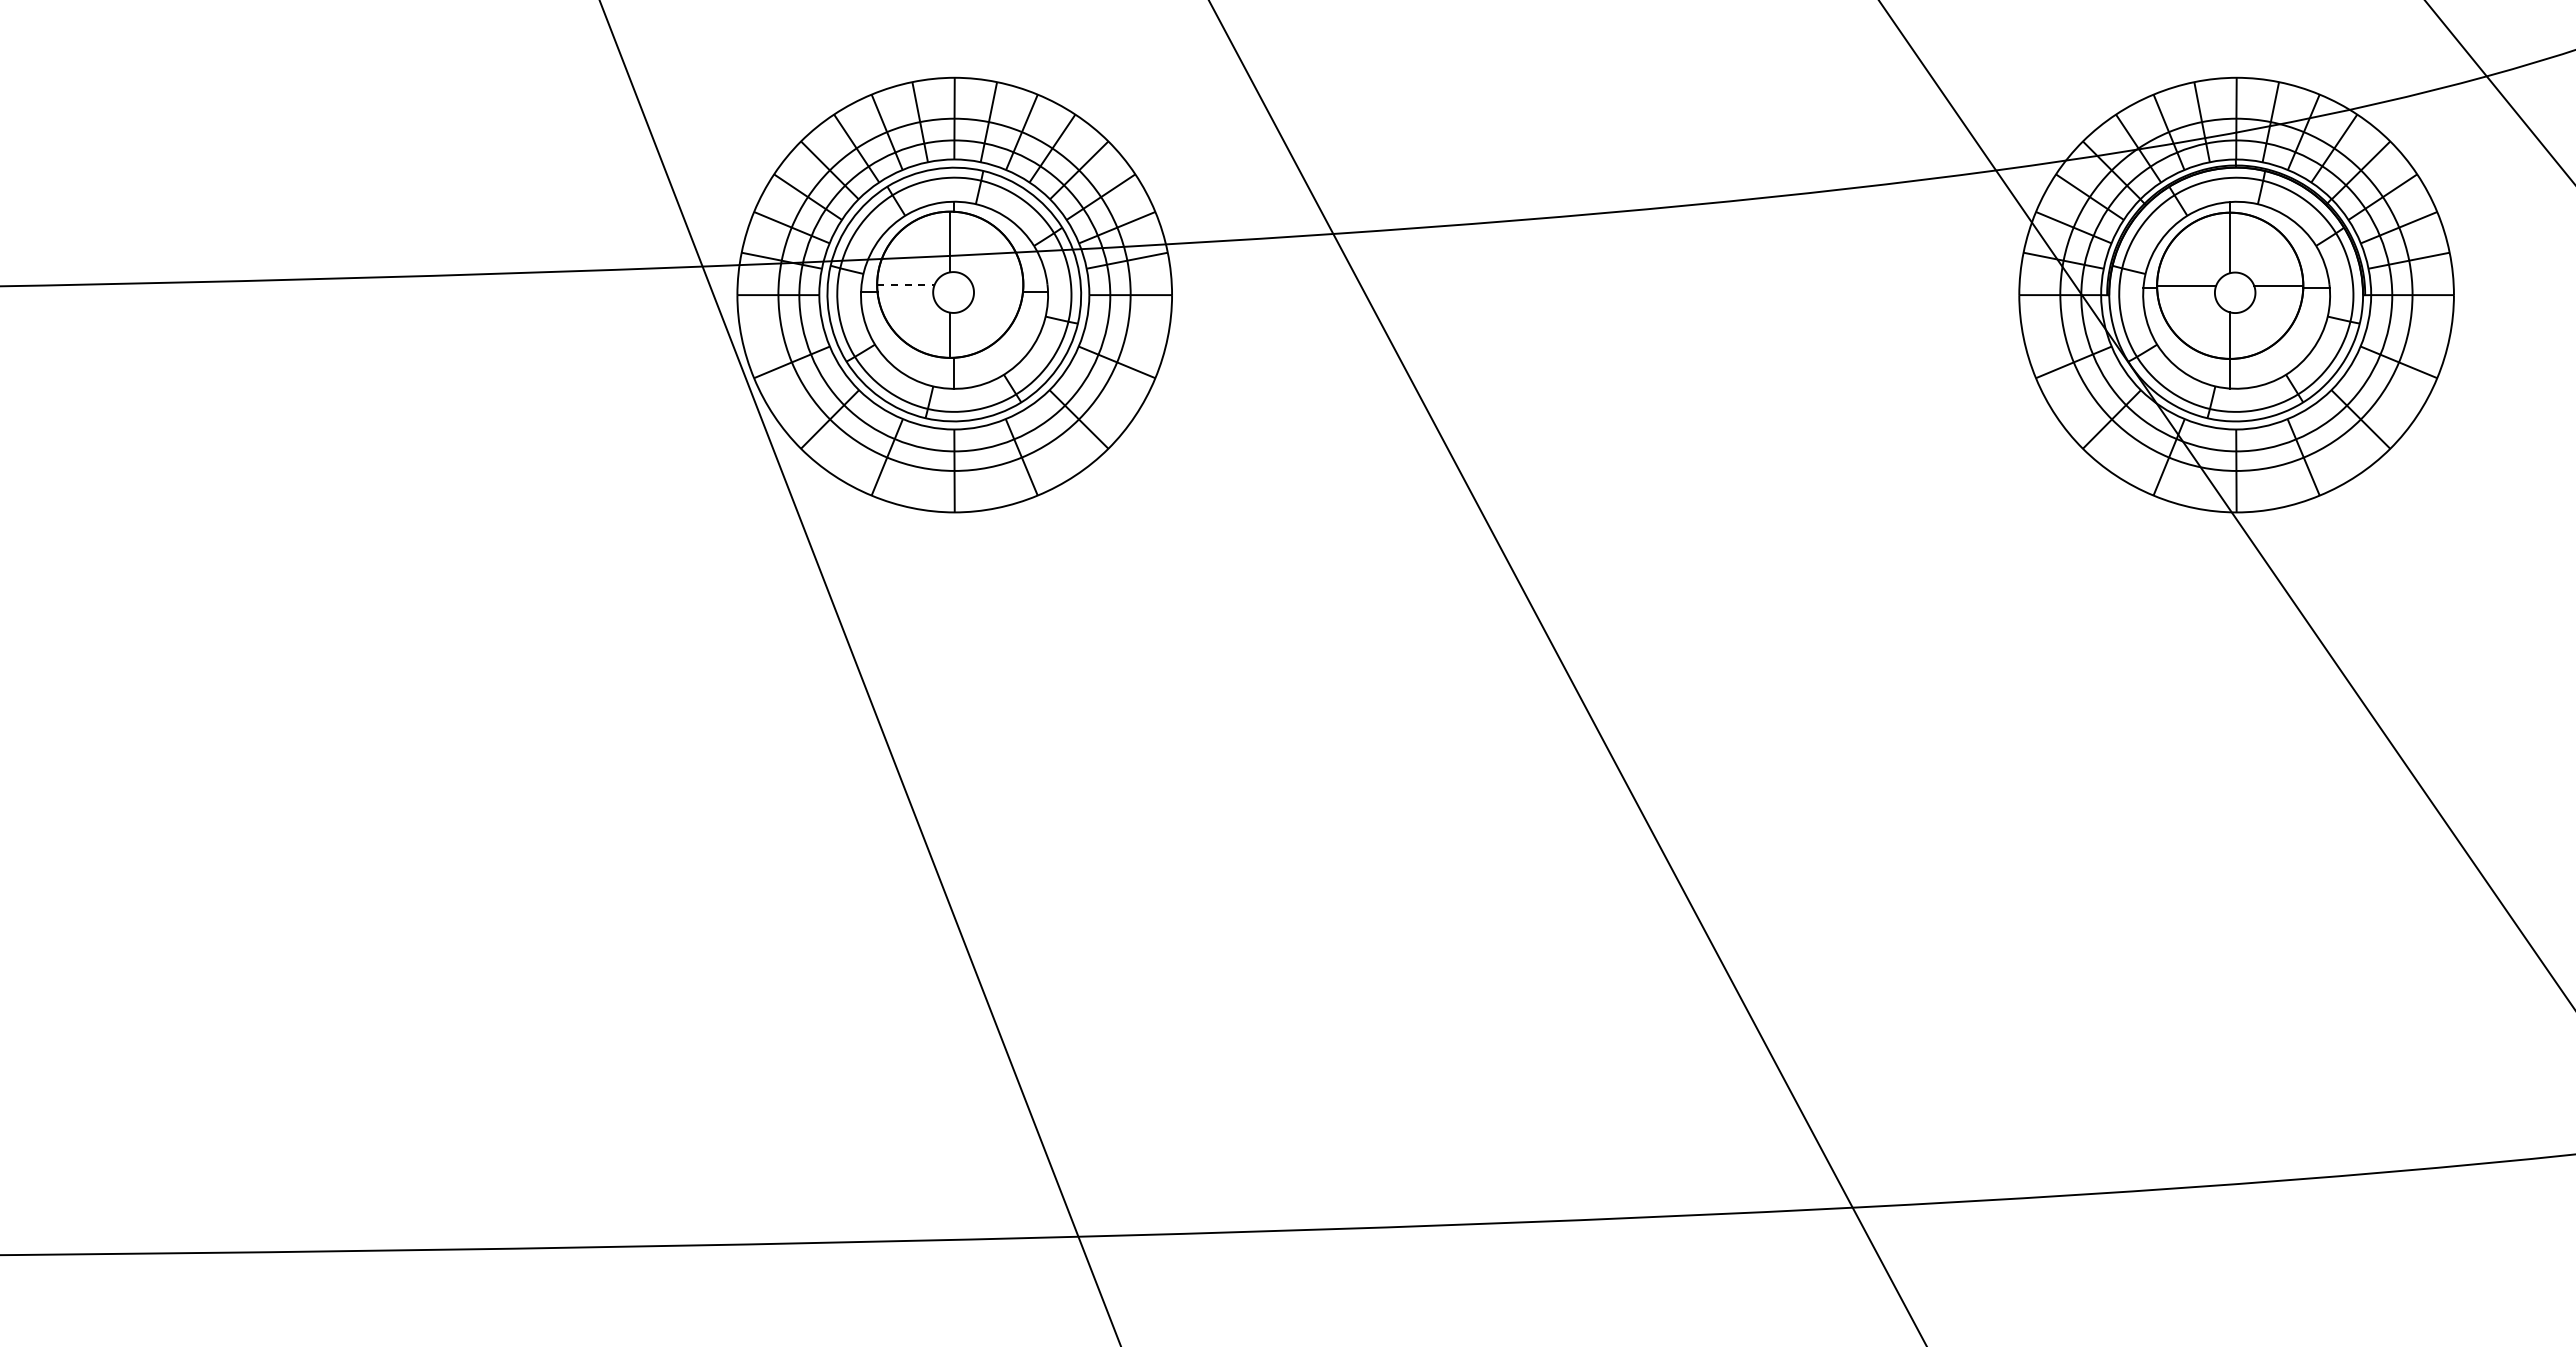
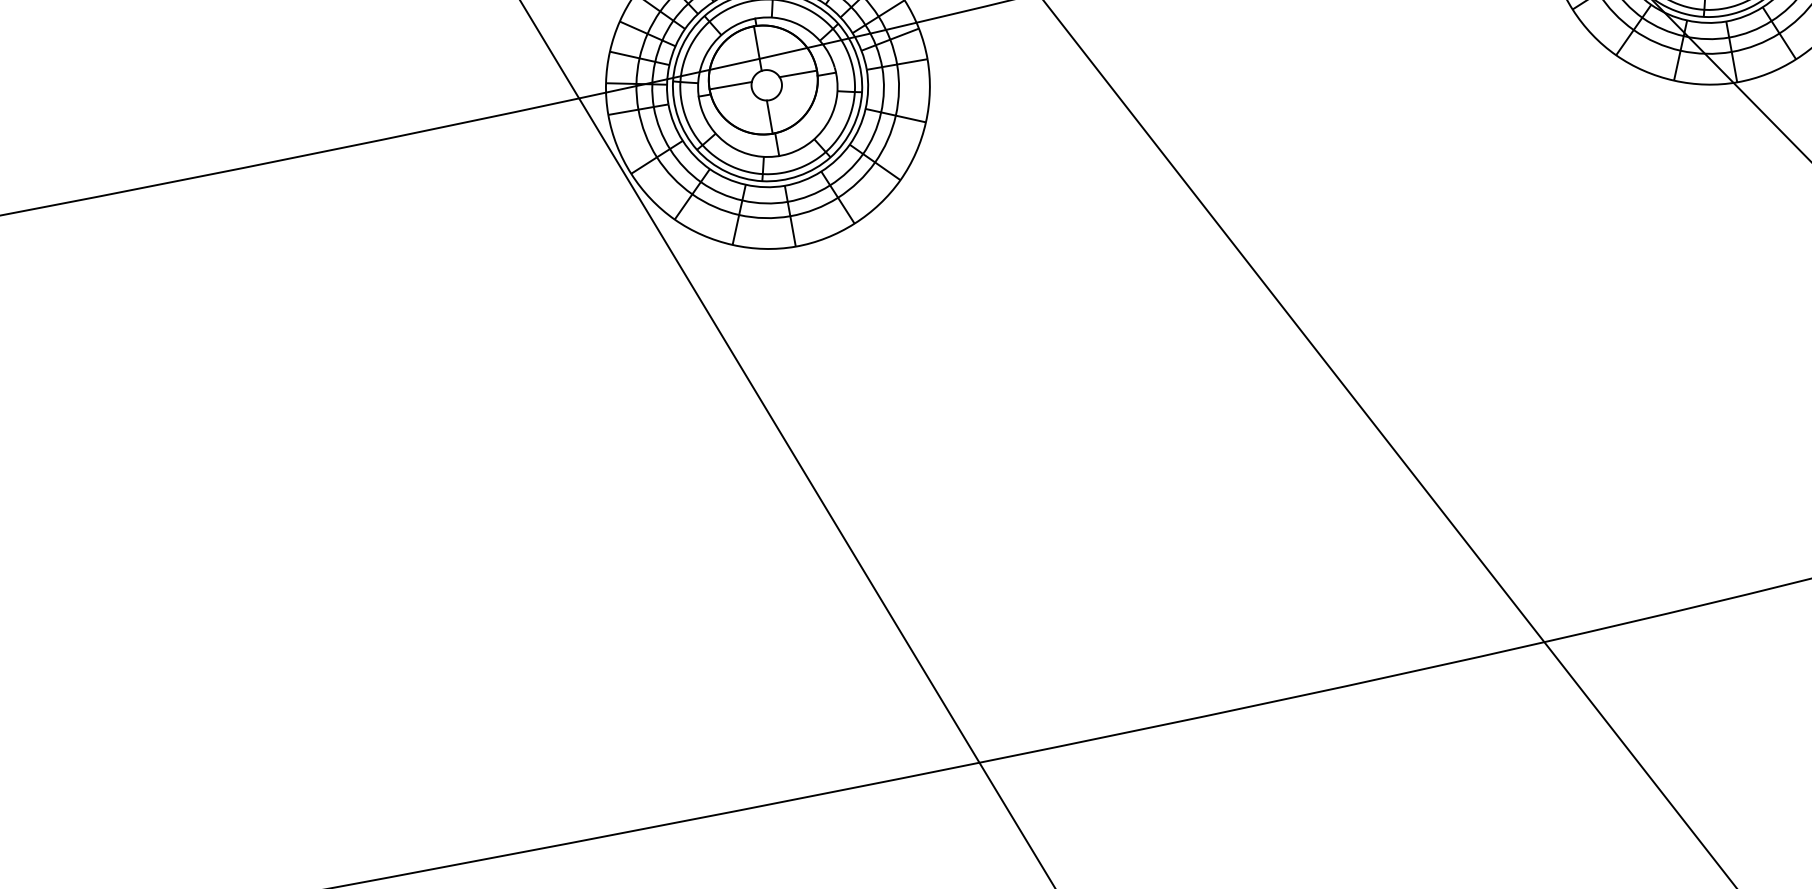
line: (905, 284) -> (730, 85), dashed -> solid
line: (997, 284) -> (797, 73), added

